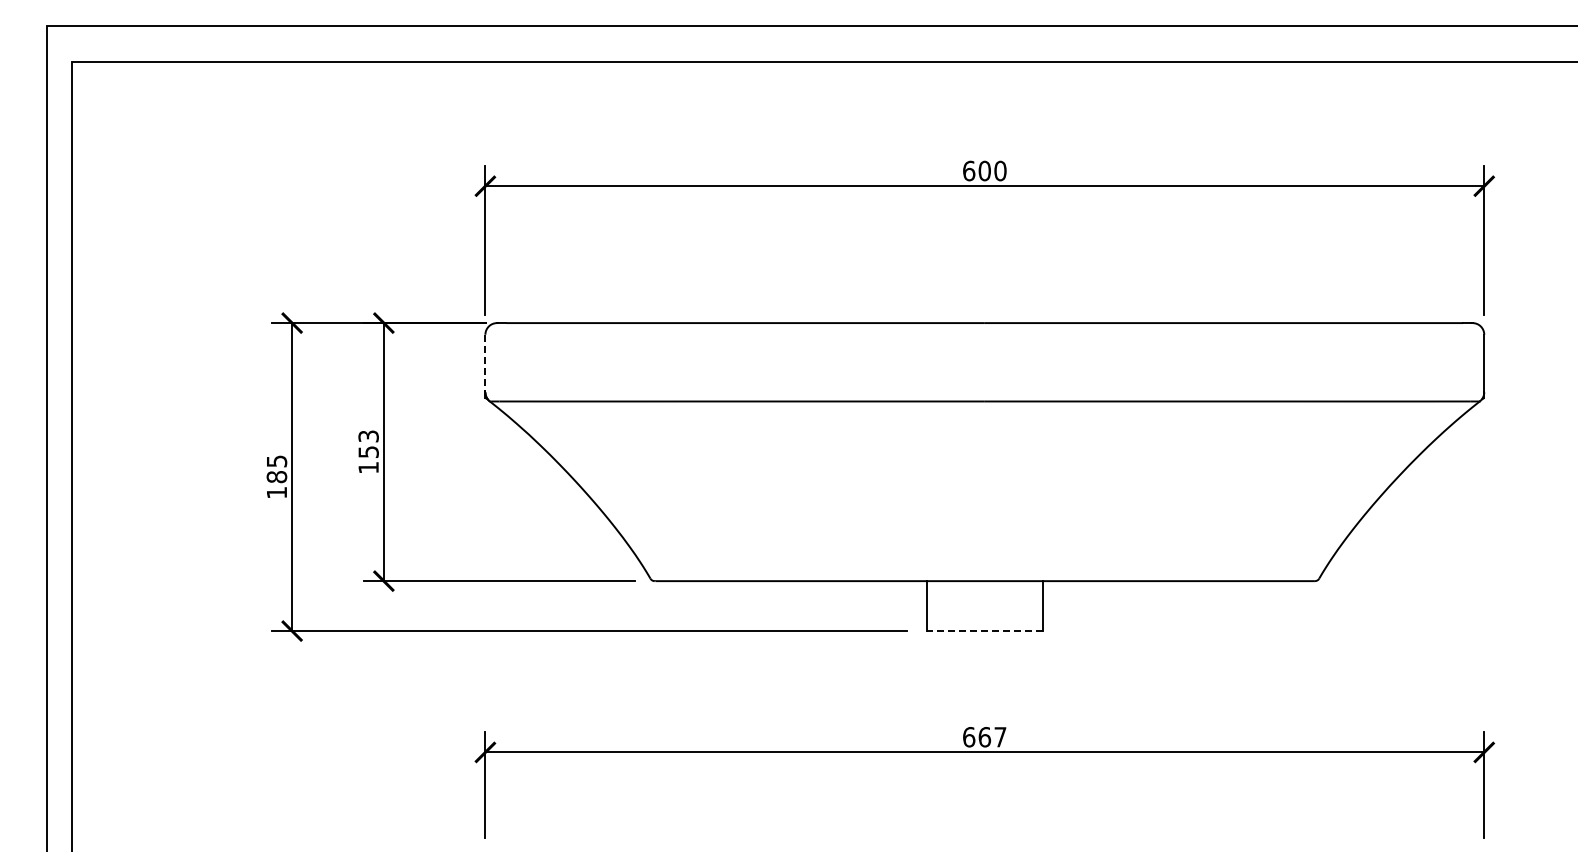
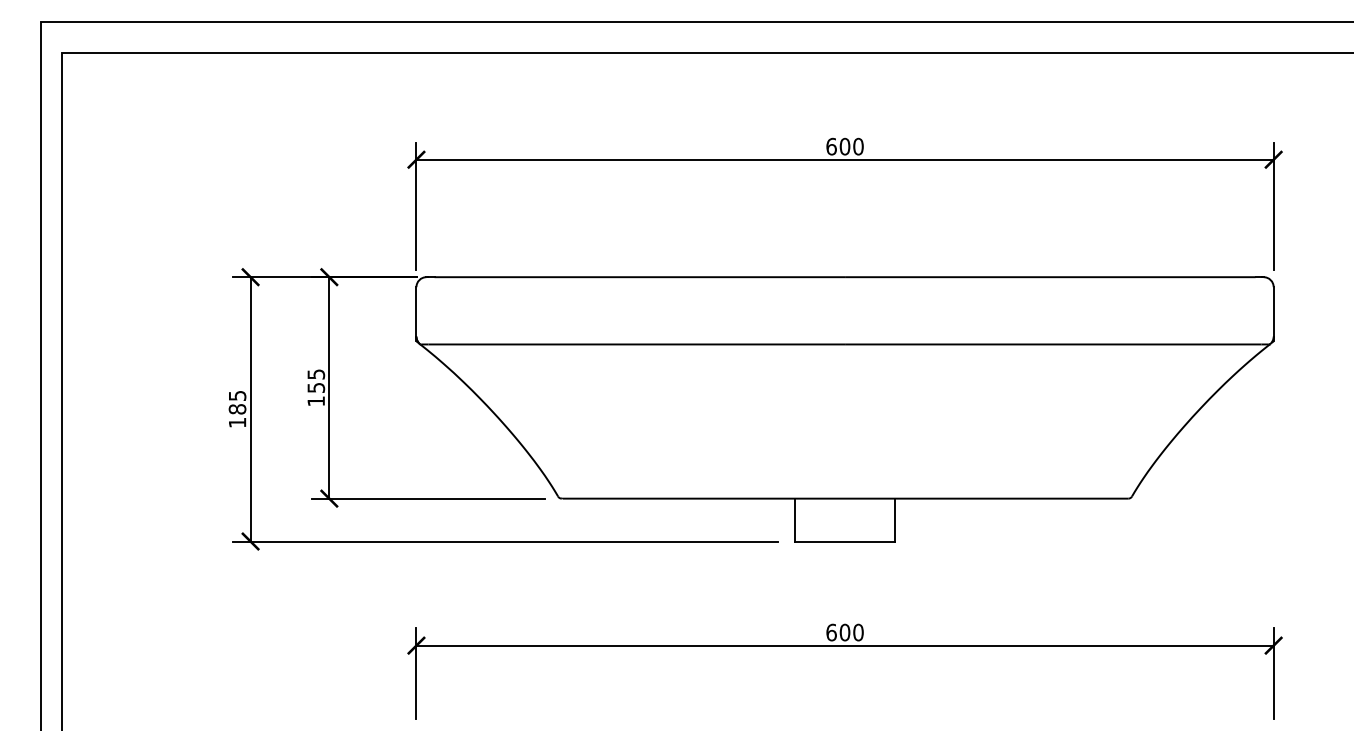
line: (485, 363) -> (416, 311), dashed -> solid
text: (368, 435) -> (316, 373), 153 -> 155
line: (984, 631) -> (844, 541), dashed -> solid
text: (992, 737) -> (851, 632), 667 -> 600

